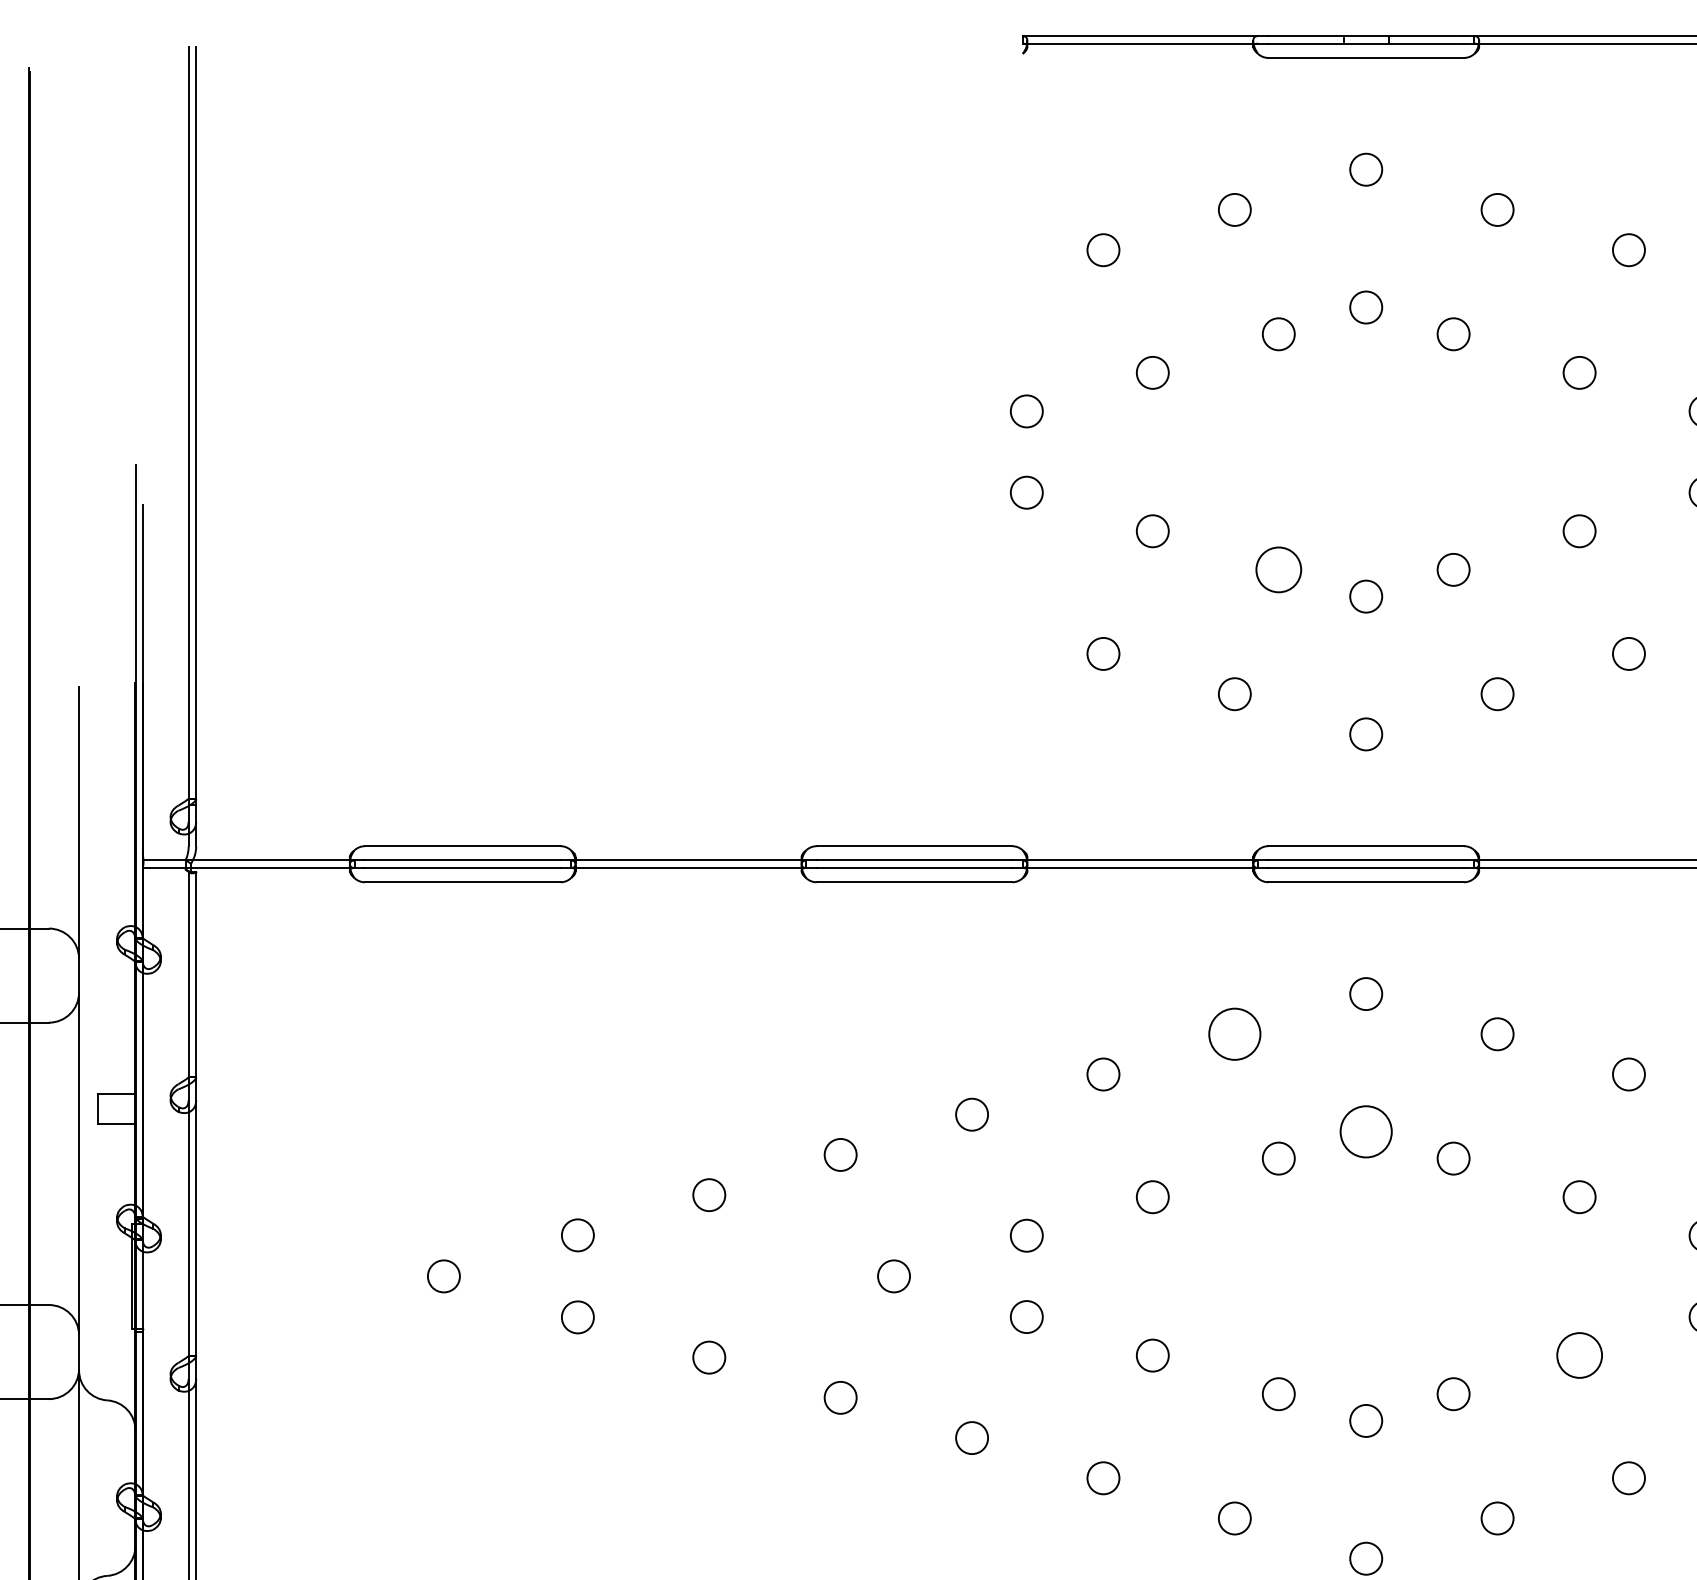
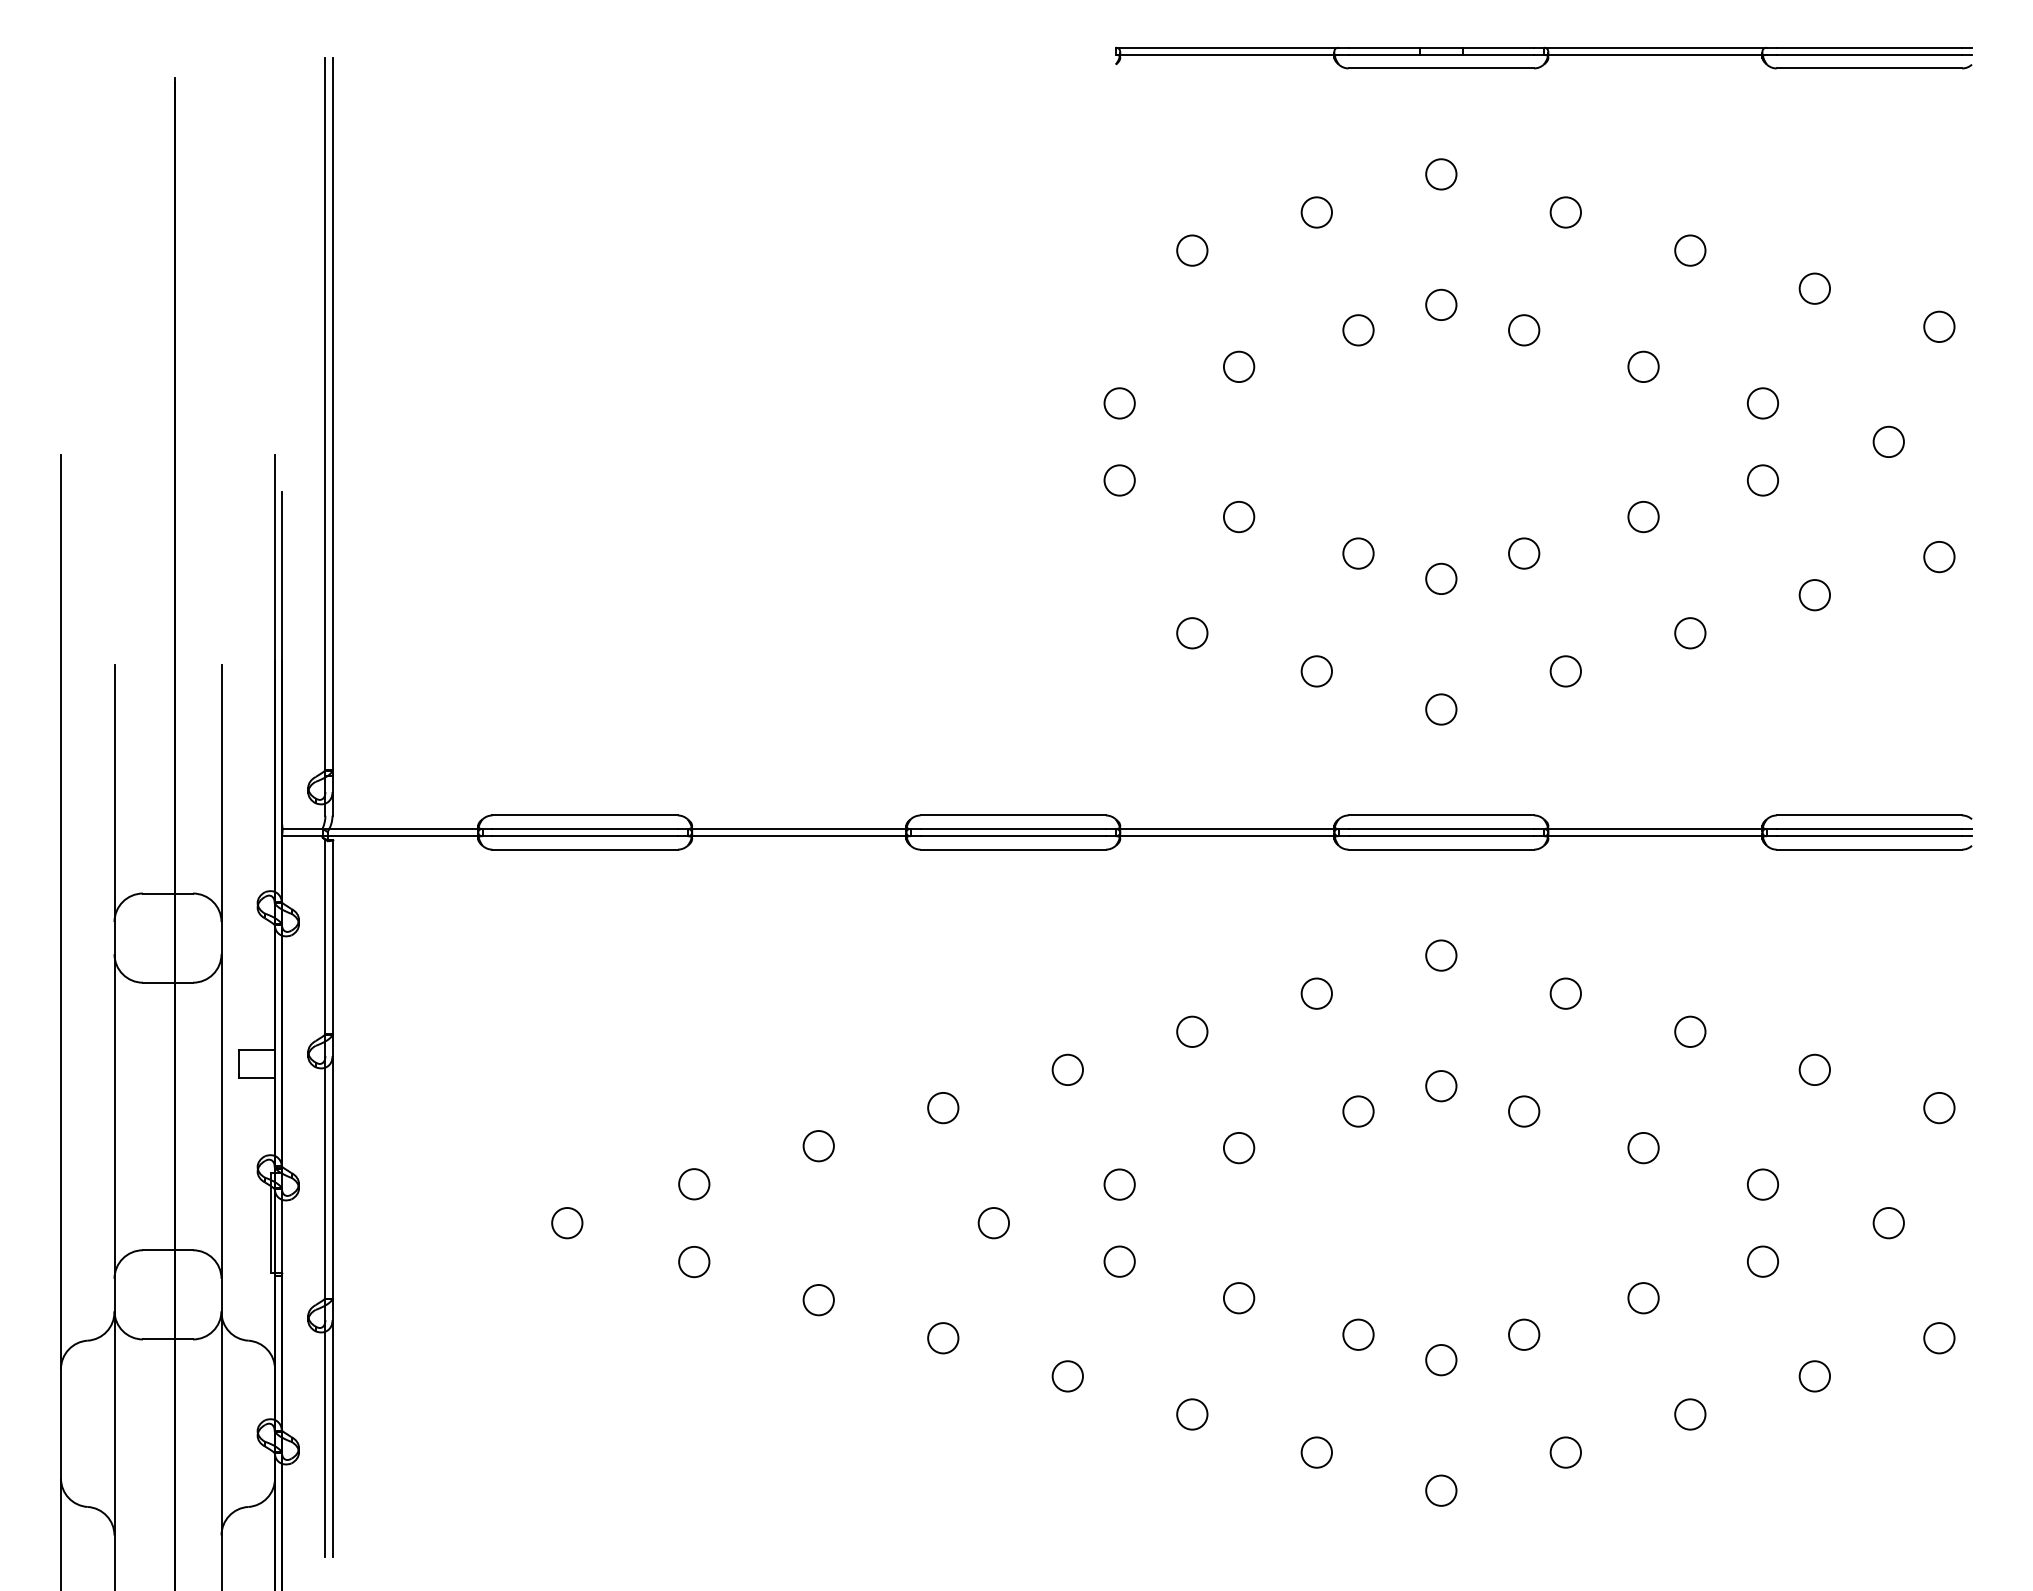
circle: (1278, 569) -> (1358, 553), size x0.71
circle: (1234, 1034) -> (1316, 993), size x0.62
circle: (1366, 1132) -> (1441, 1086), size x0.62
circle: (1579, 1355) -> (1643, 1298), size x0.71

